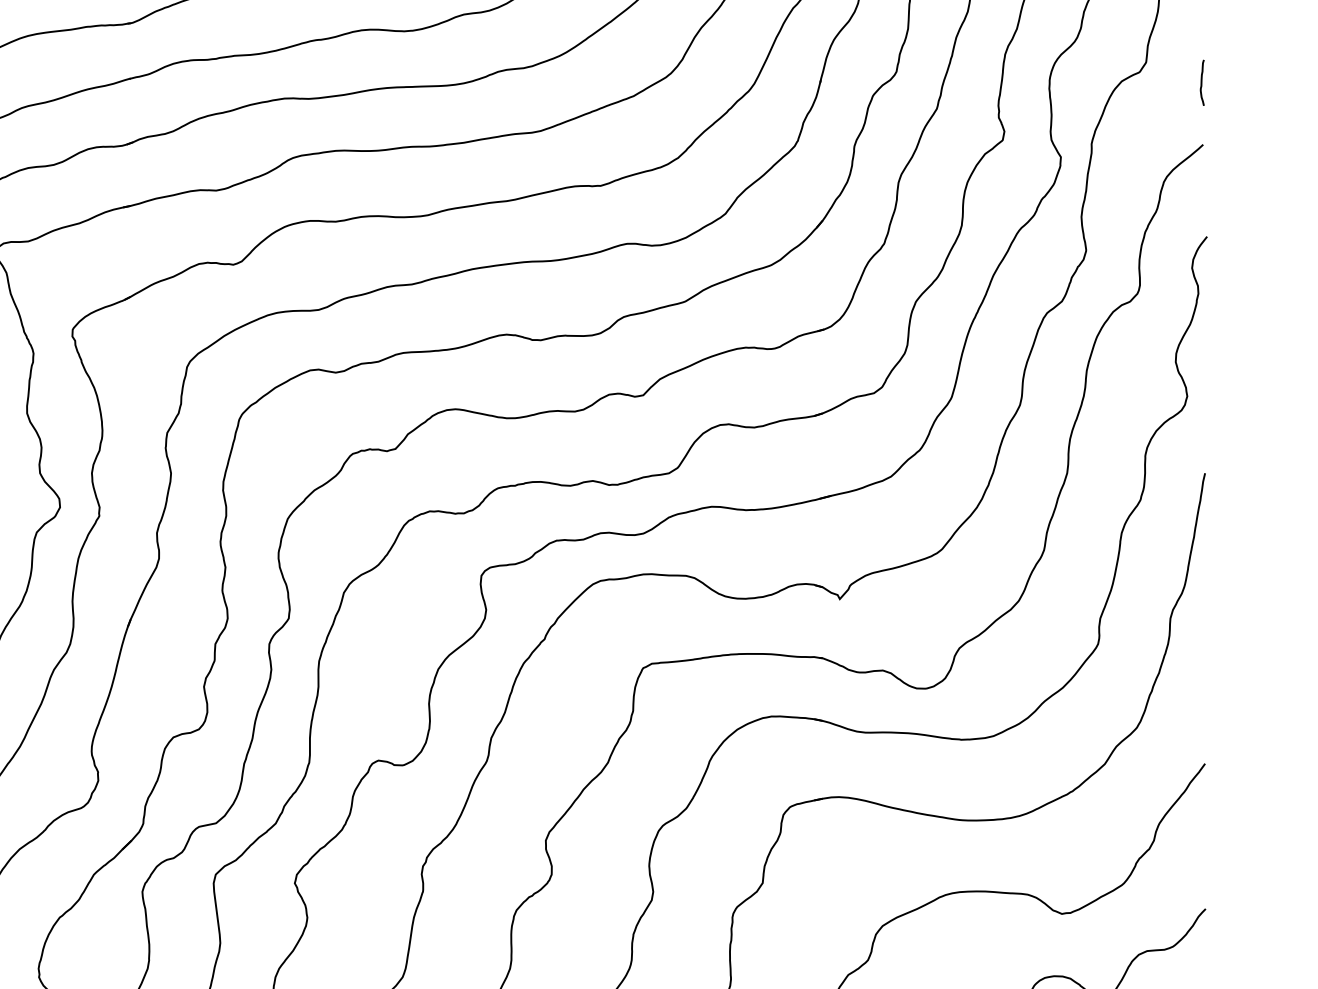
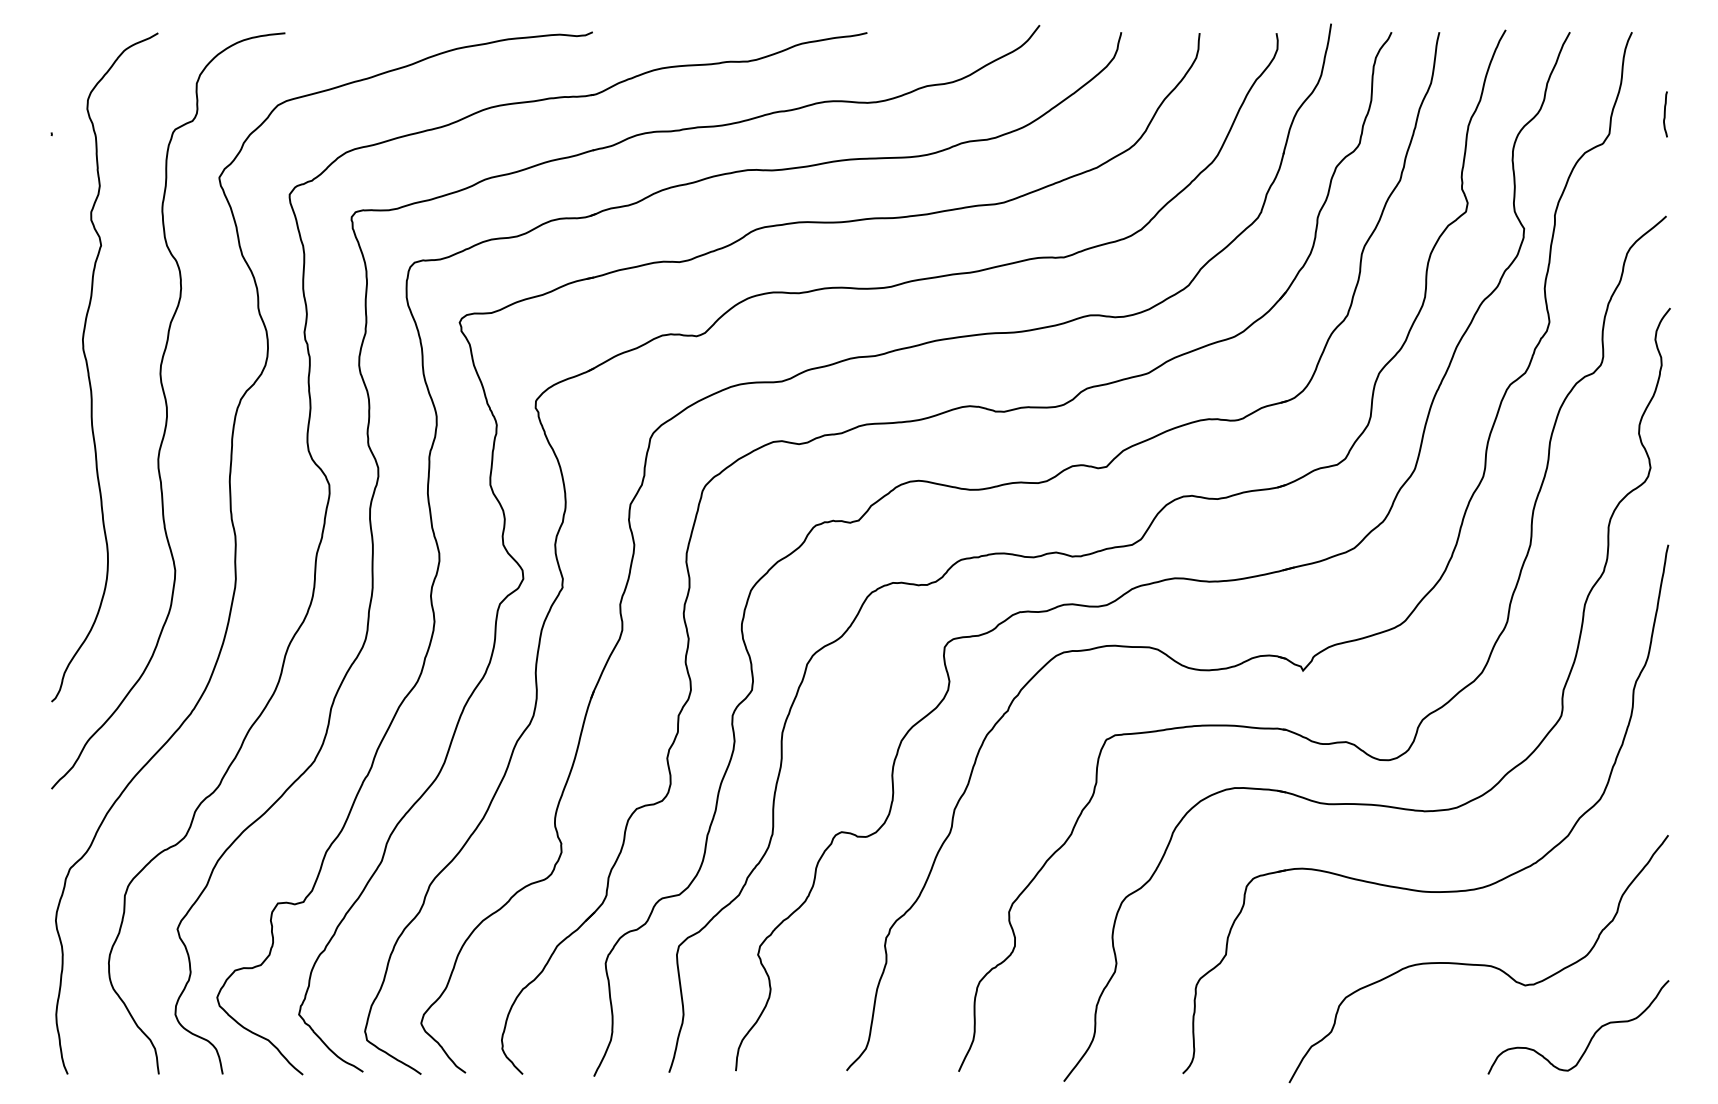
curve: (1202, 82) -> (1665, 114), moved

